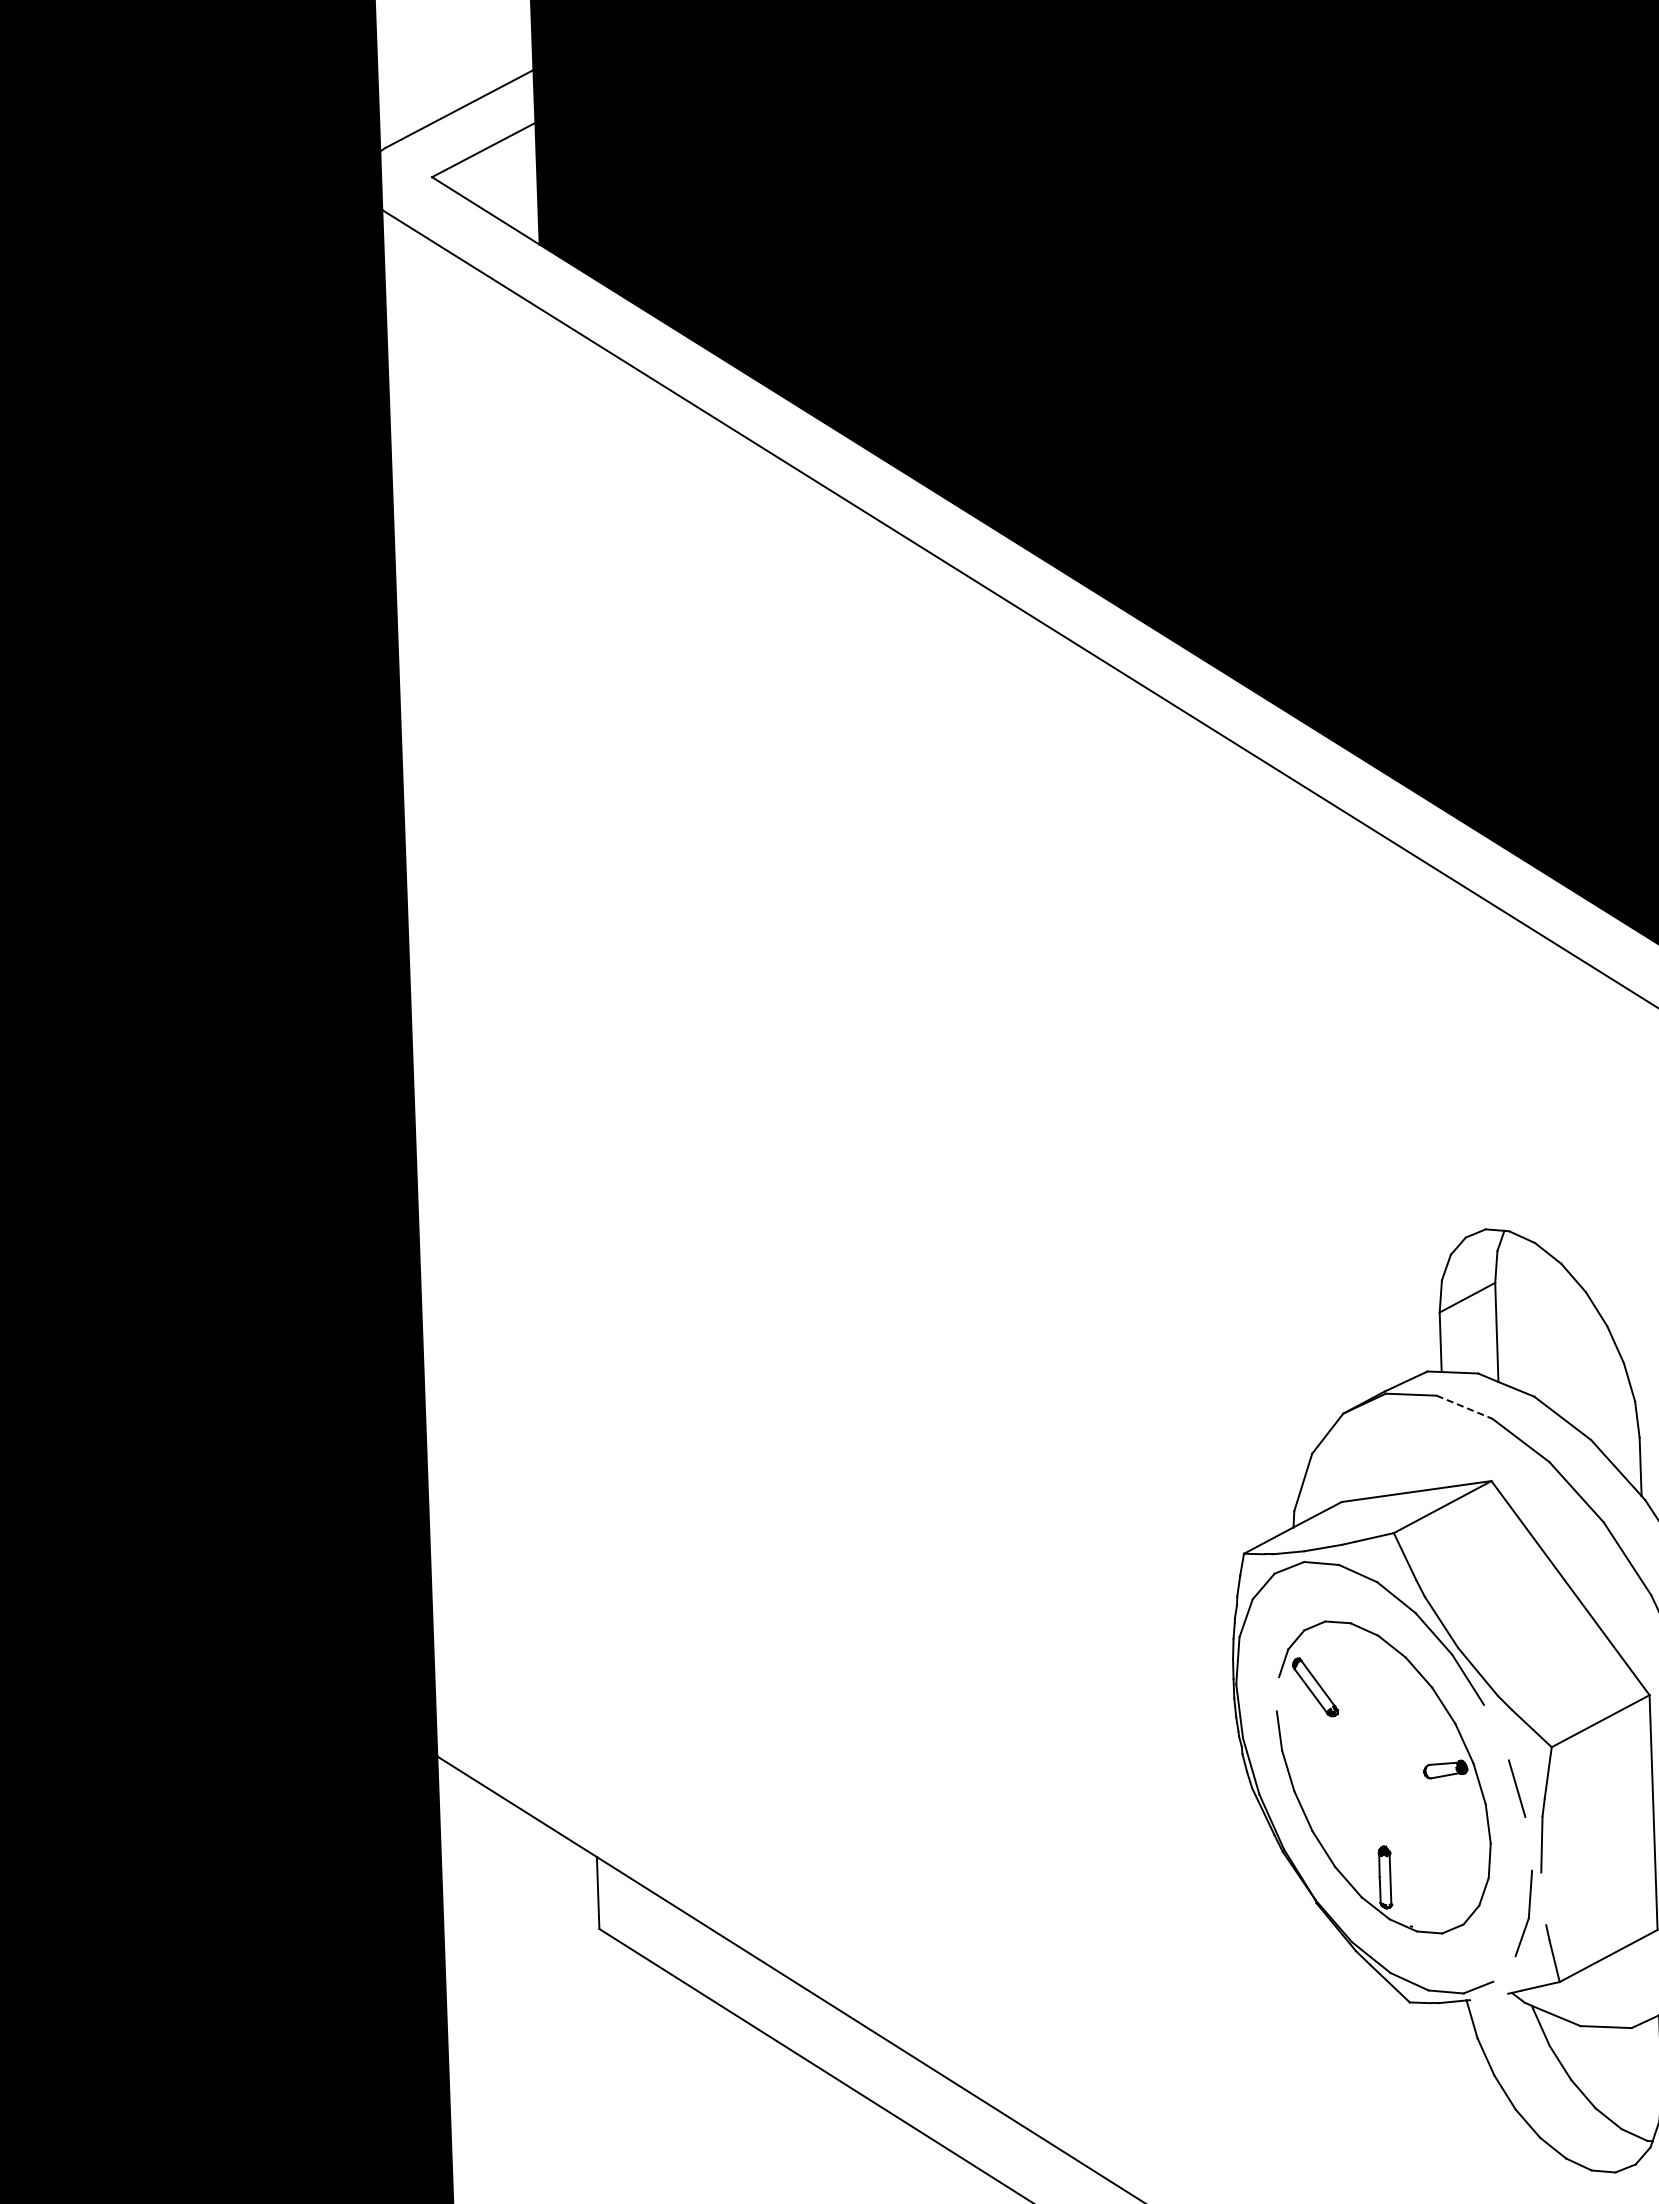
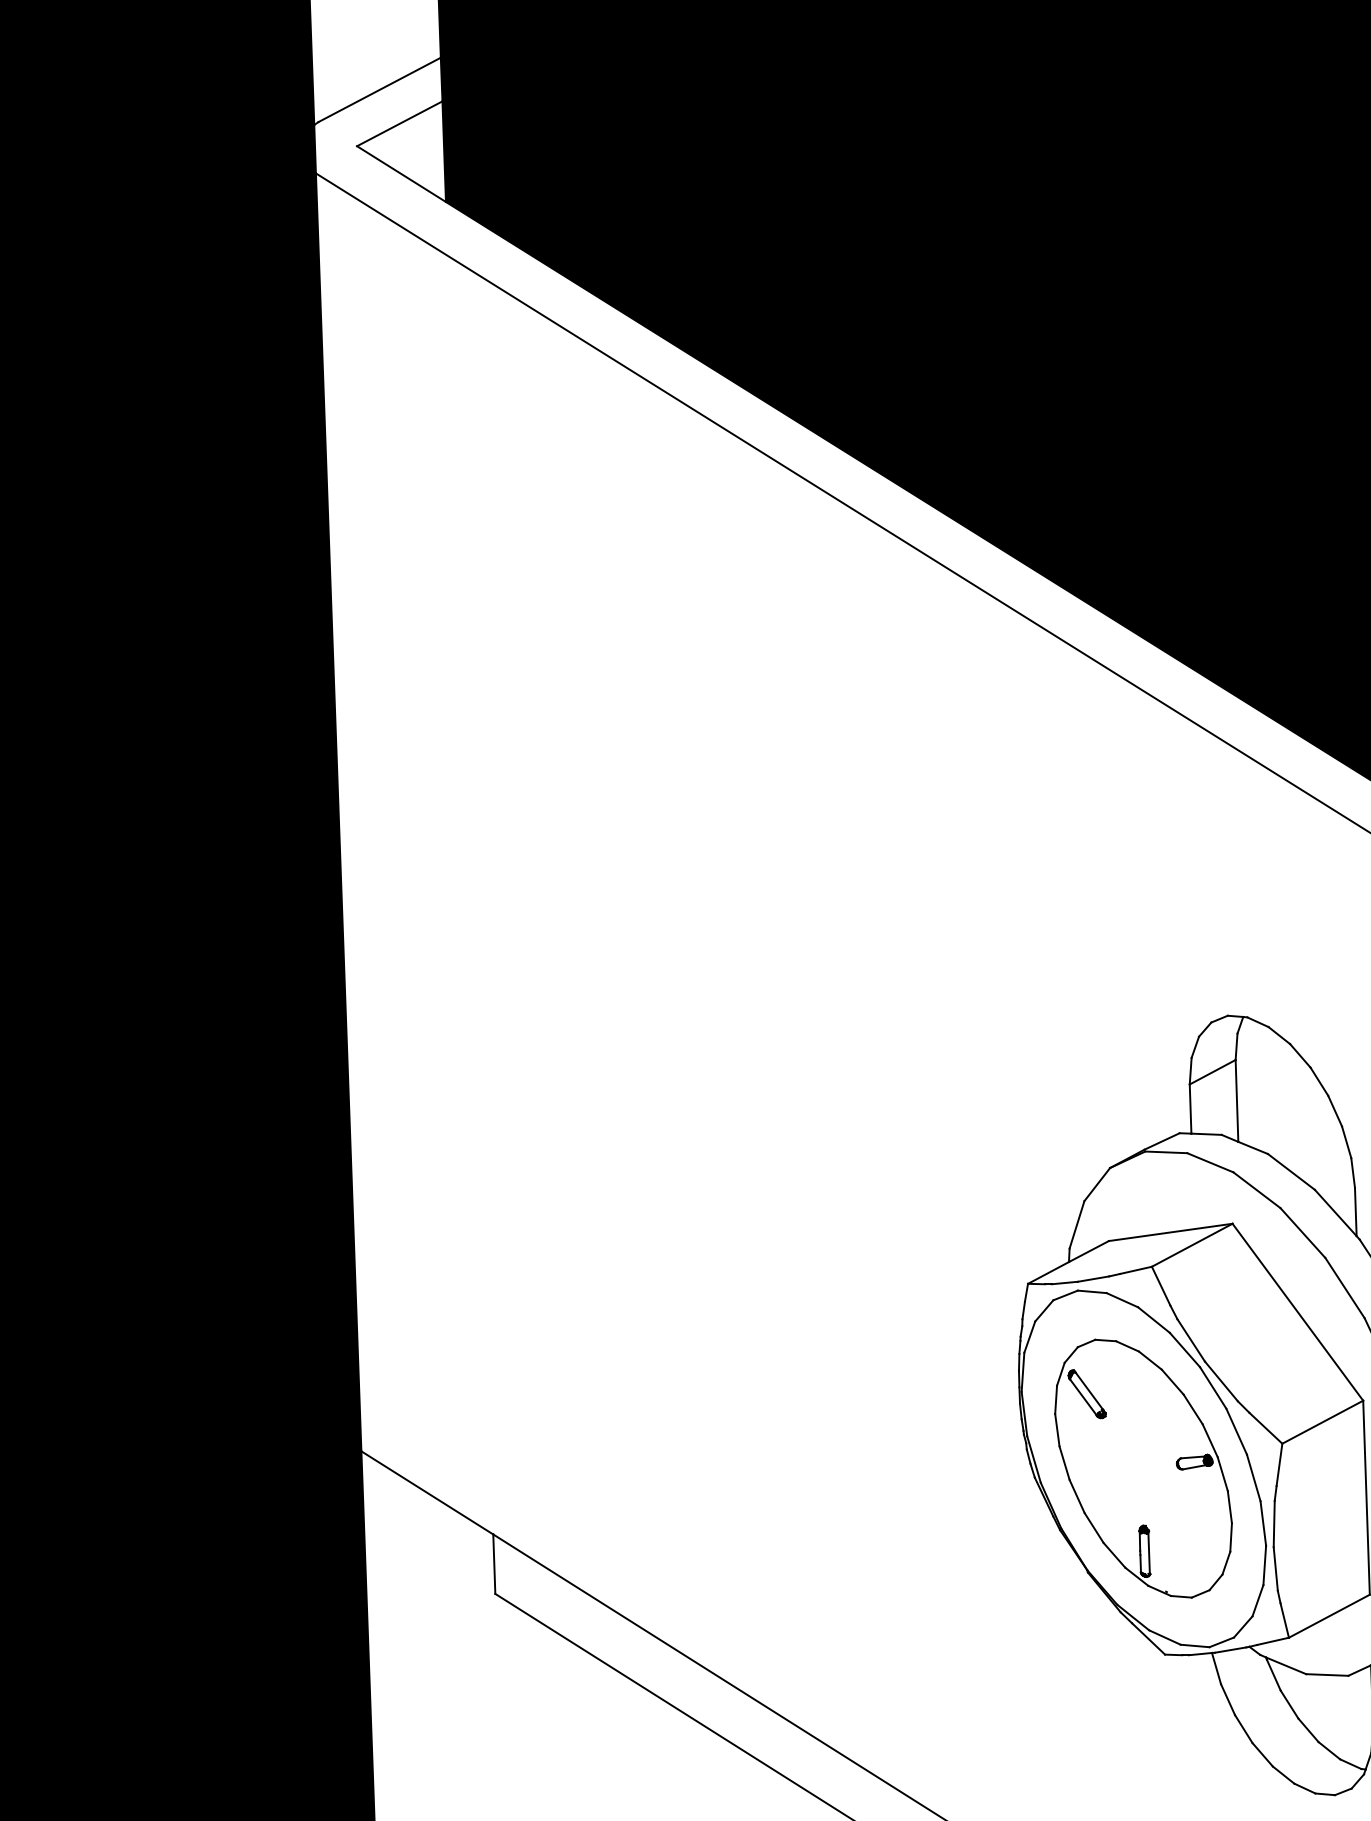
line: (1465, 1407) -> (1211, 1162), dashed -> solid
line: (1277, 1694) -> (1055, 1400), added
line: (1496, 1732) -> (1236, 1431), added
line: (1528, 1843) -> (1263, 1523), added
line: (1543, 1898) -> (1275, 1568), added
line: (1504, 1968) -> (1243, 1626), added
line: (1489, 1996) -> (1230, 1649), added

